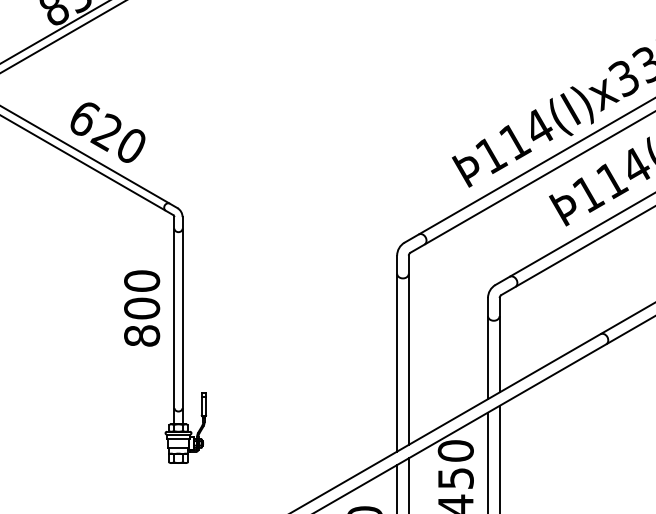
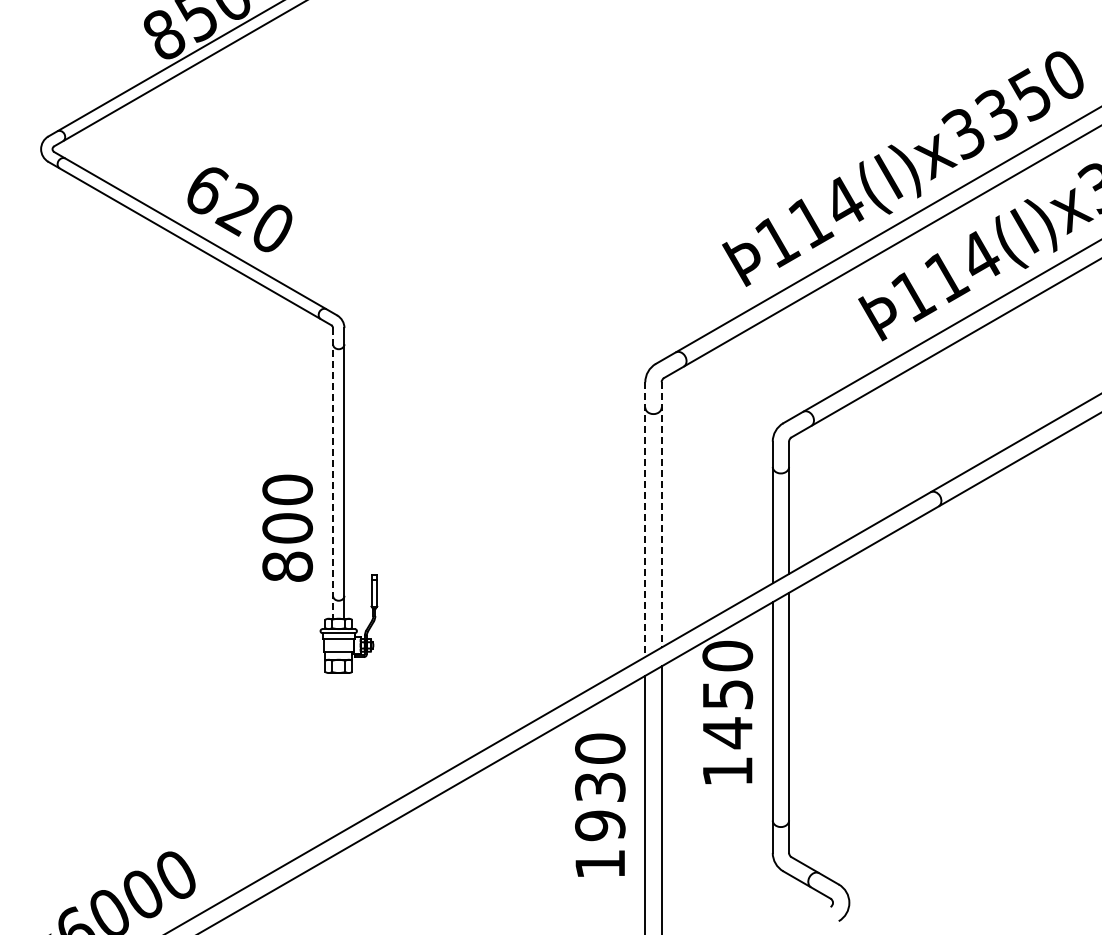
text: (141, 307) -> (287, 527), moved
line: (174, 320) -> (333, 473), solid -> dashed
line: (408, 350) -> (661, 514), solid -> dashed
line: (397, 354) -> (645, 520), solid -> dashed

